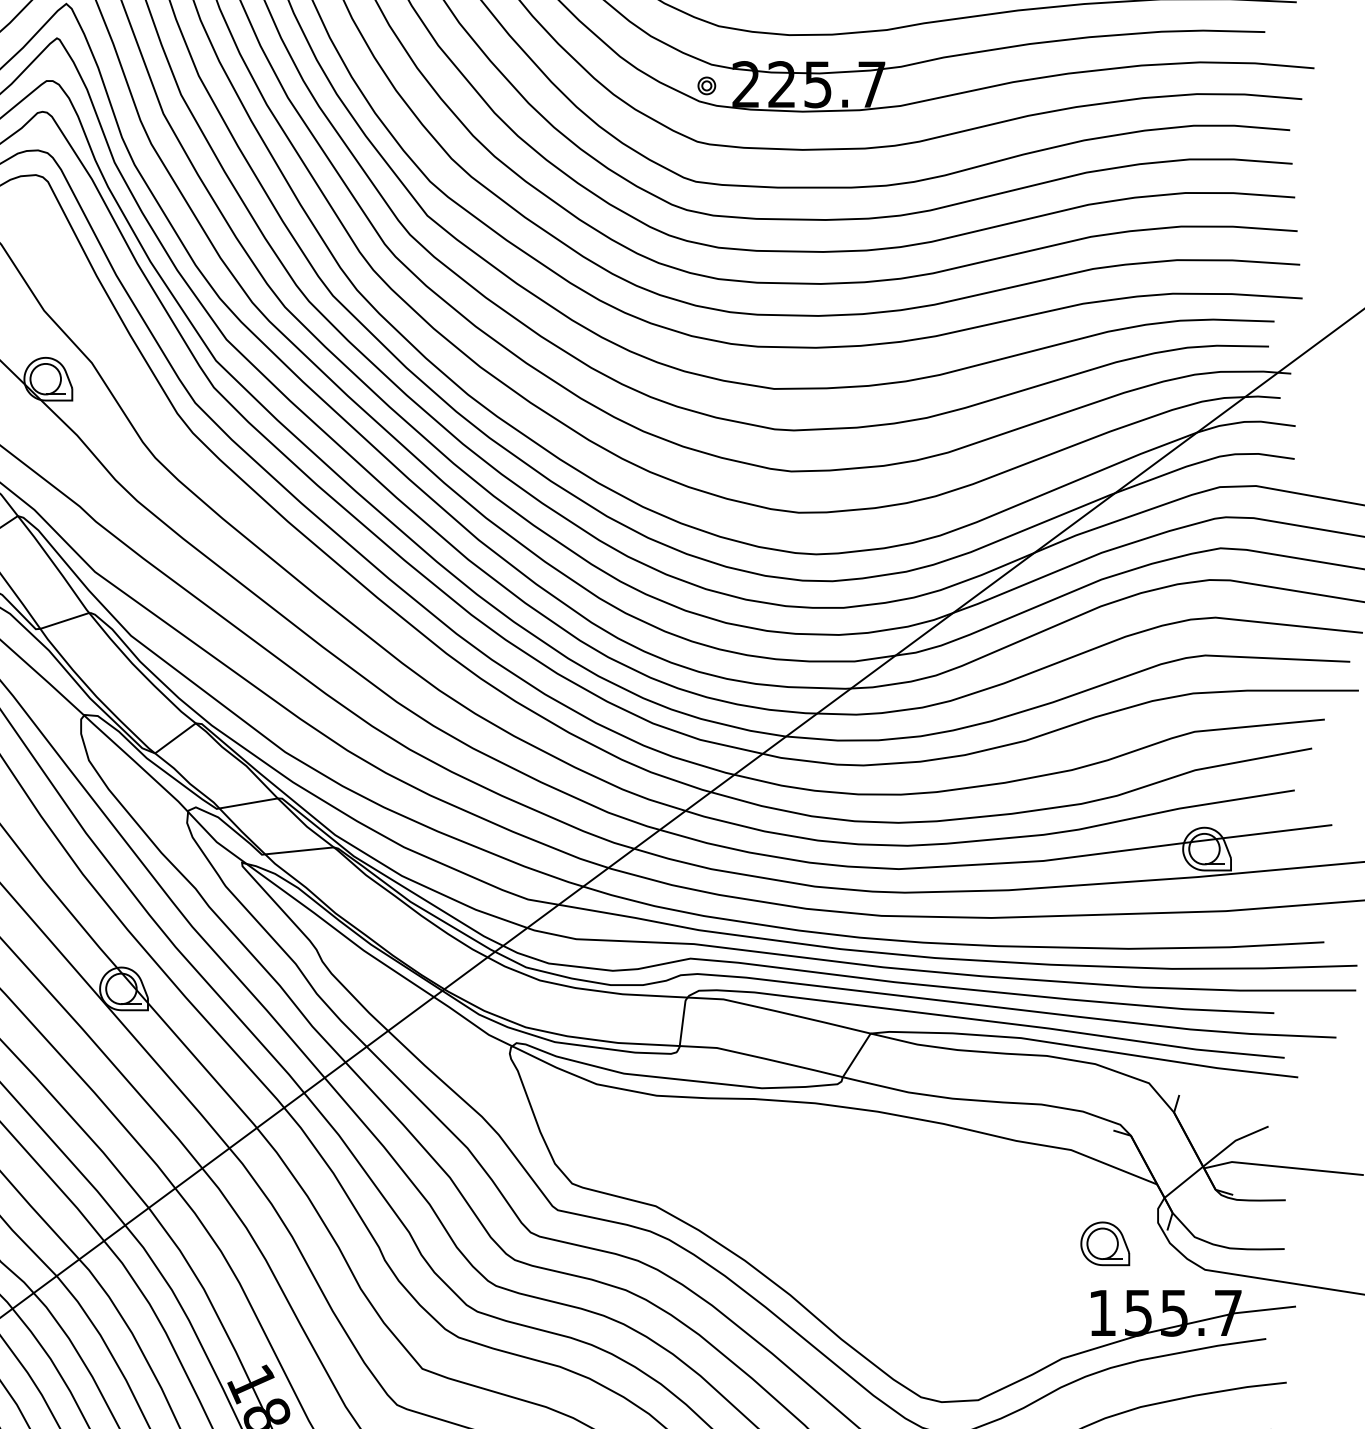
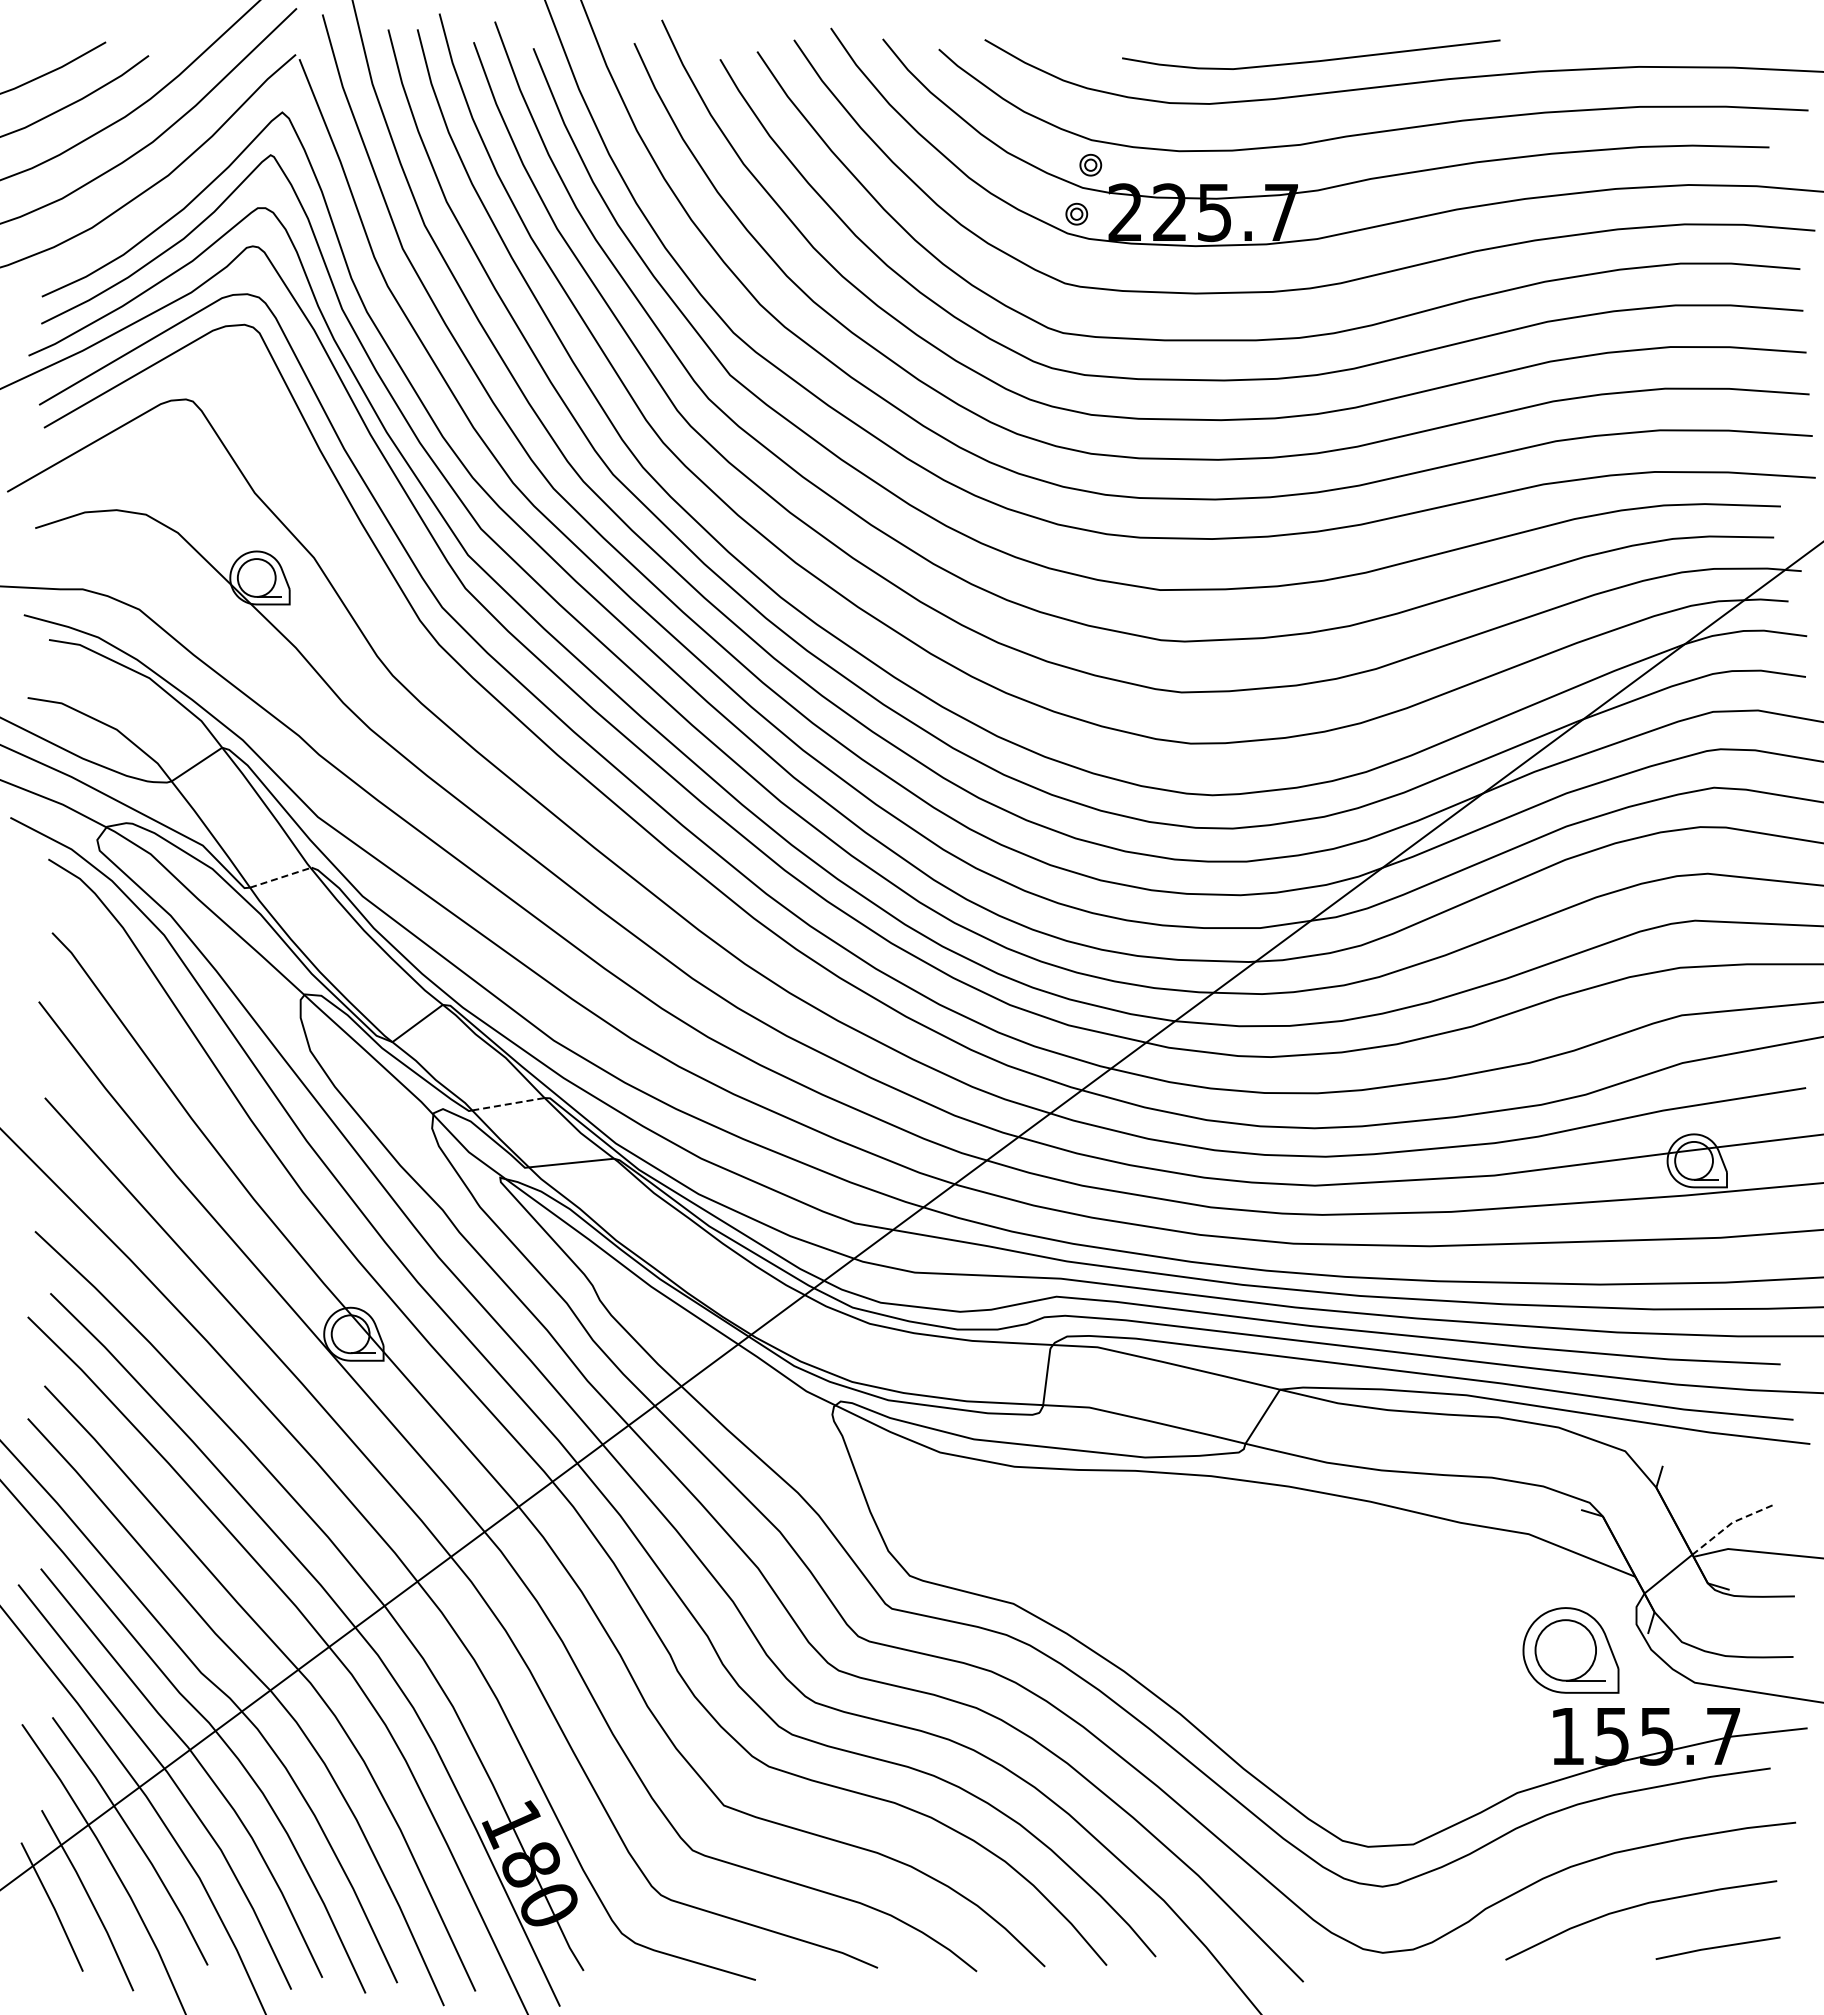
part: (717, 45) -> (1090, 164), added
line: (66, 620) -> (282, 877), solid -> dashed
line: (248, 803) -> (508, 1104), solid -> dashed
line: (1233, 1142) -> (1730, 1524), solid -> dashed
part: (1104, 1243) -> (1570, 1650), size x1.6

